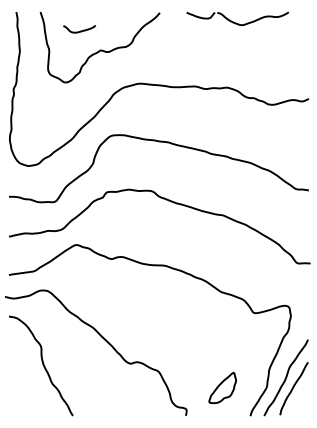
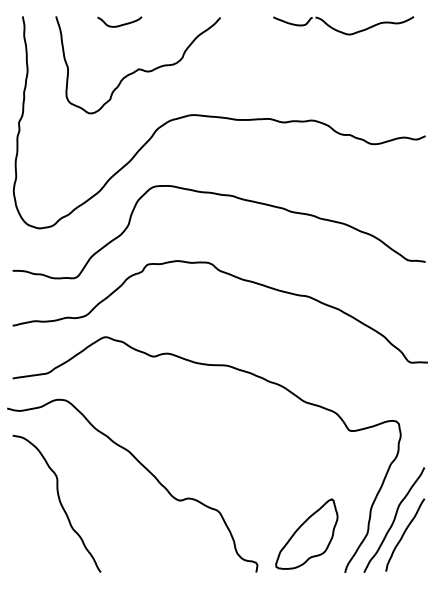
part: (236, 22) -> (342, 31), moved
curve: (80, 30) -> (120, 24), moved
part: (222, 387) -> (306, 533), size x1.67

